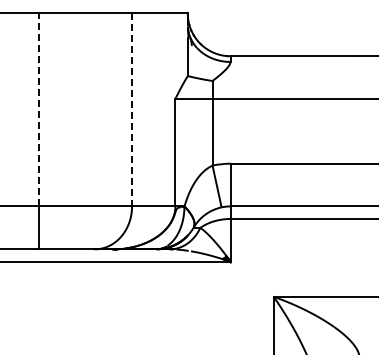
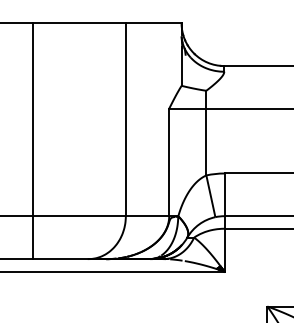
line: (39, 109) -> (33, 119), dashed -> solid
line: (132, 109) -> (126, 119), dashed -> solid

